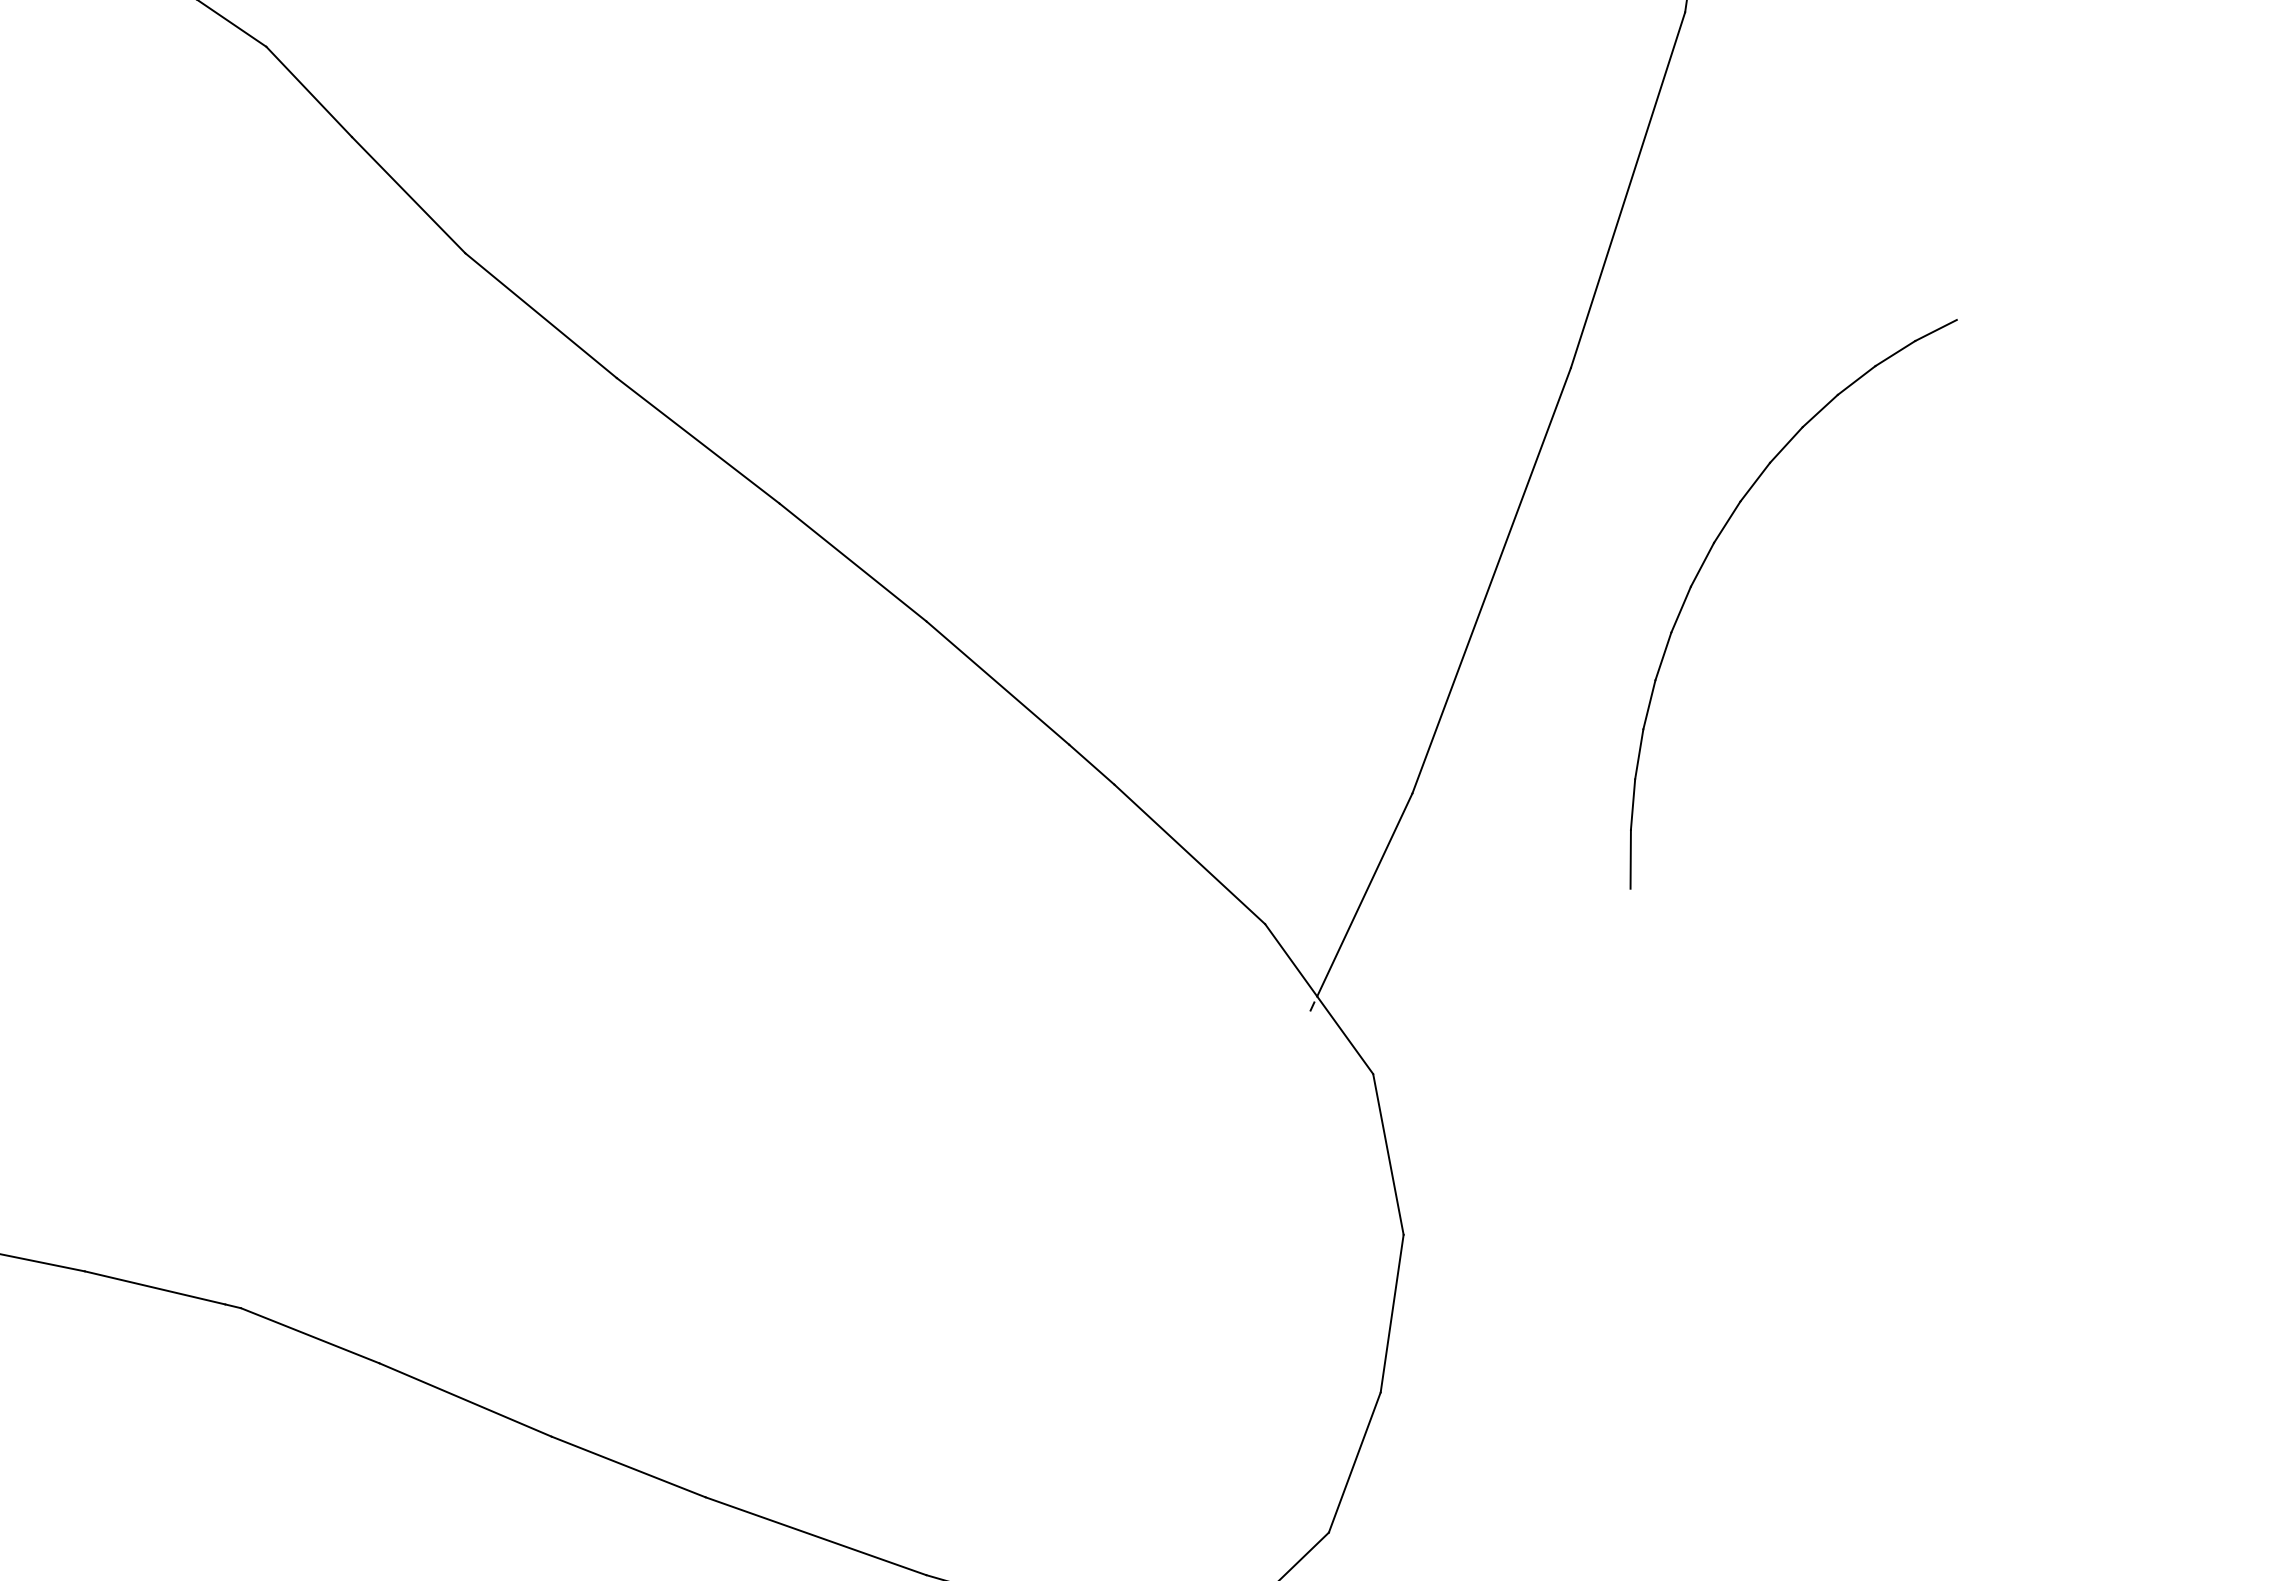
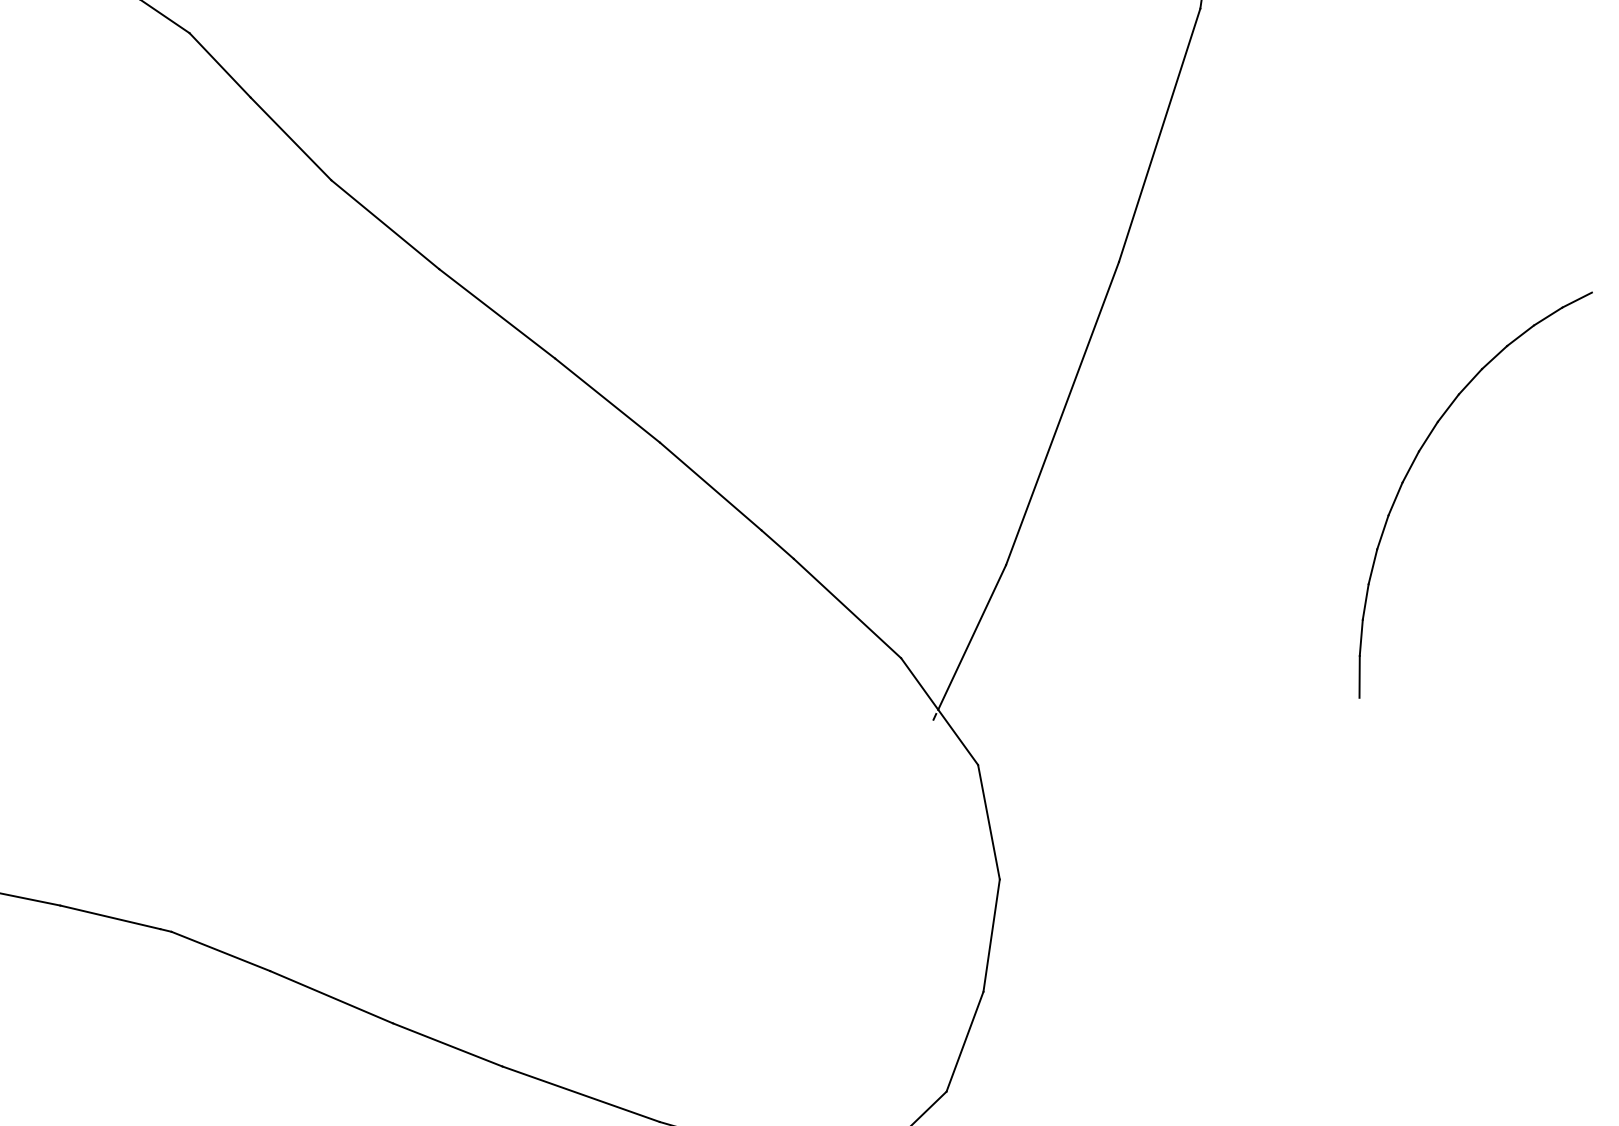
part: (1705, 561) -> (1412, 464), moved

